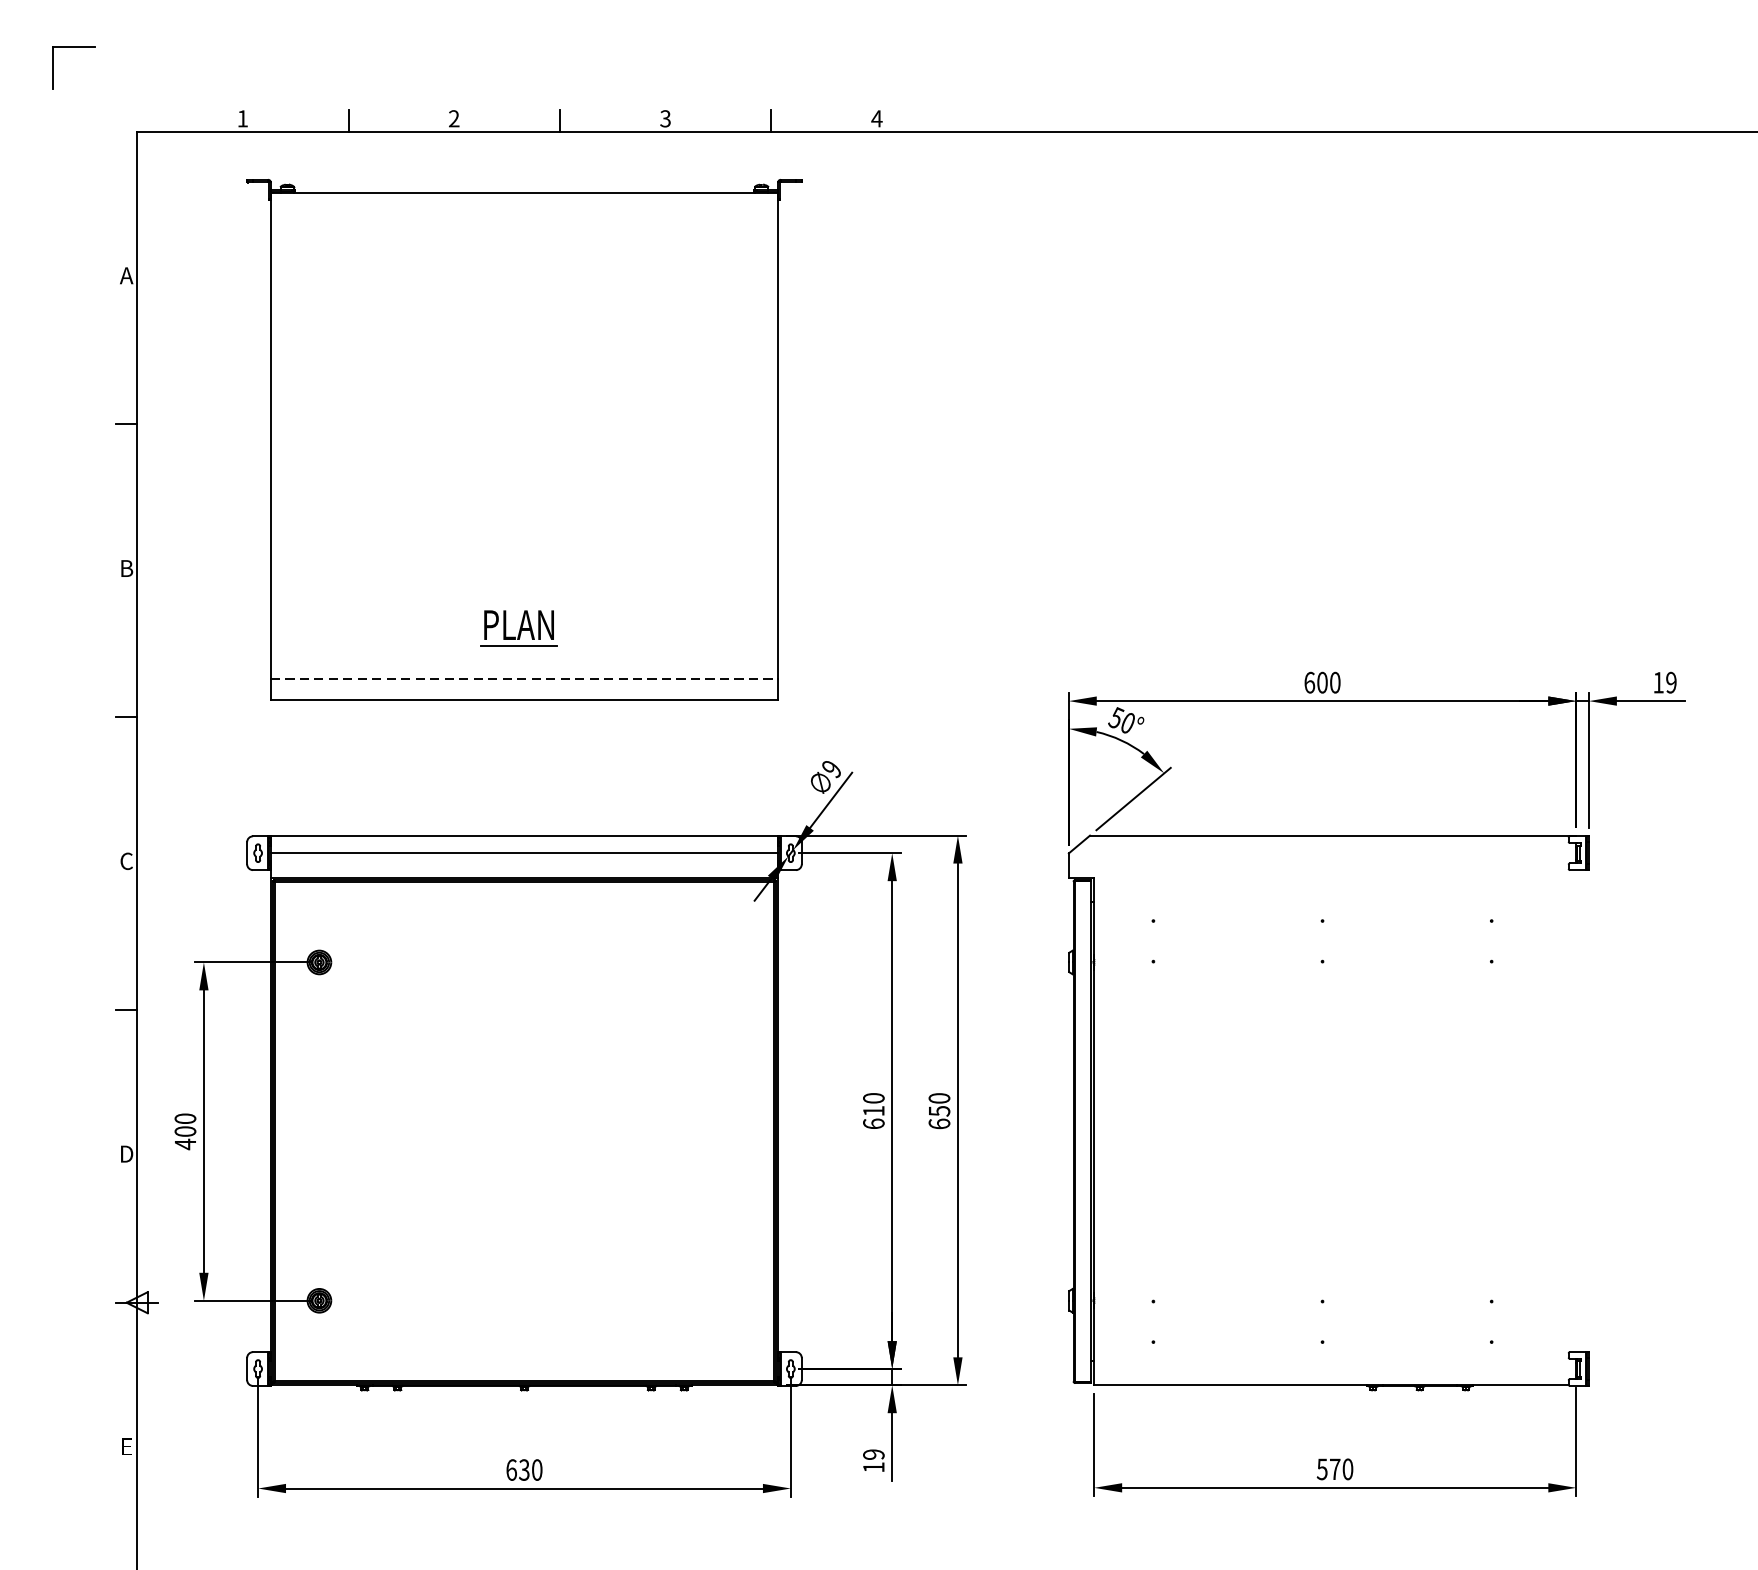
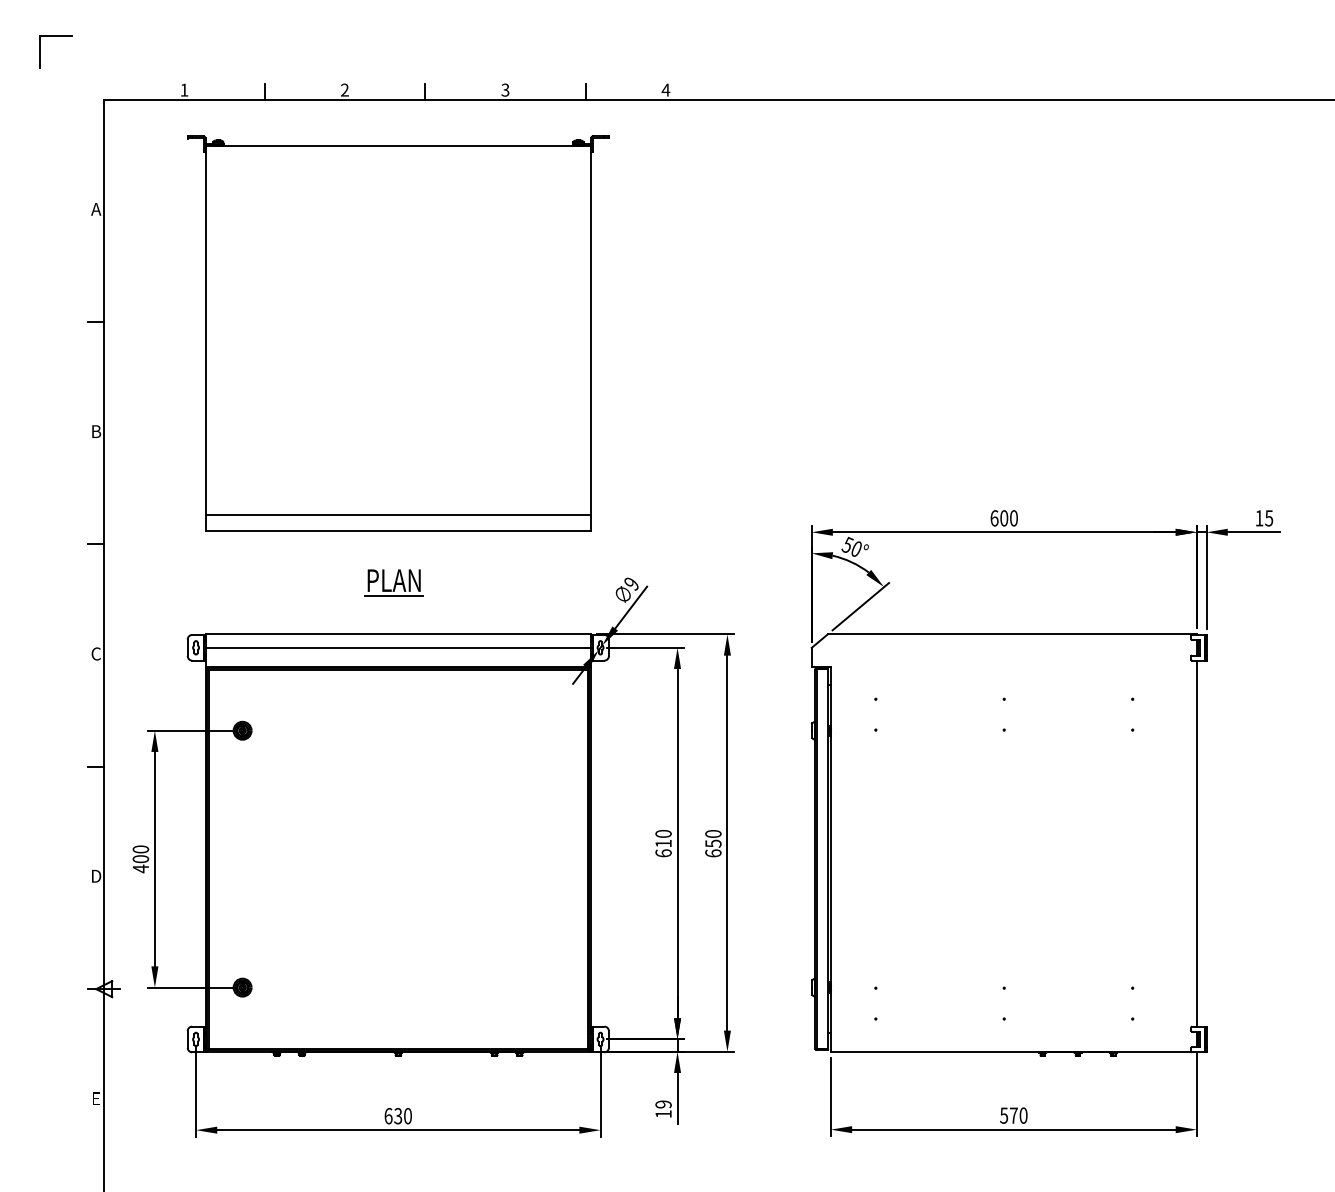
part: (518, 627) -> (393, 582), moved
line: (524, 678) -> (398, 515), dashed -> solid
text: (1671, 682) -> (1269, 518), 19 -> 15
line: (1575, 1110) -> (1196, 843), added

